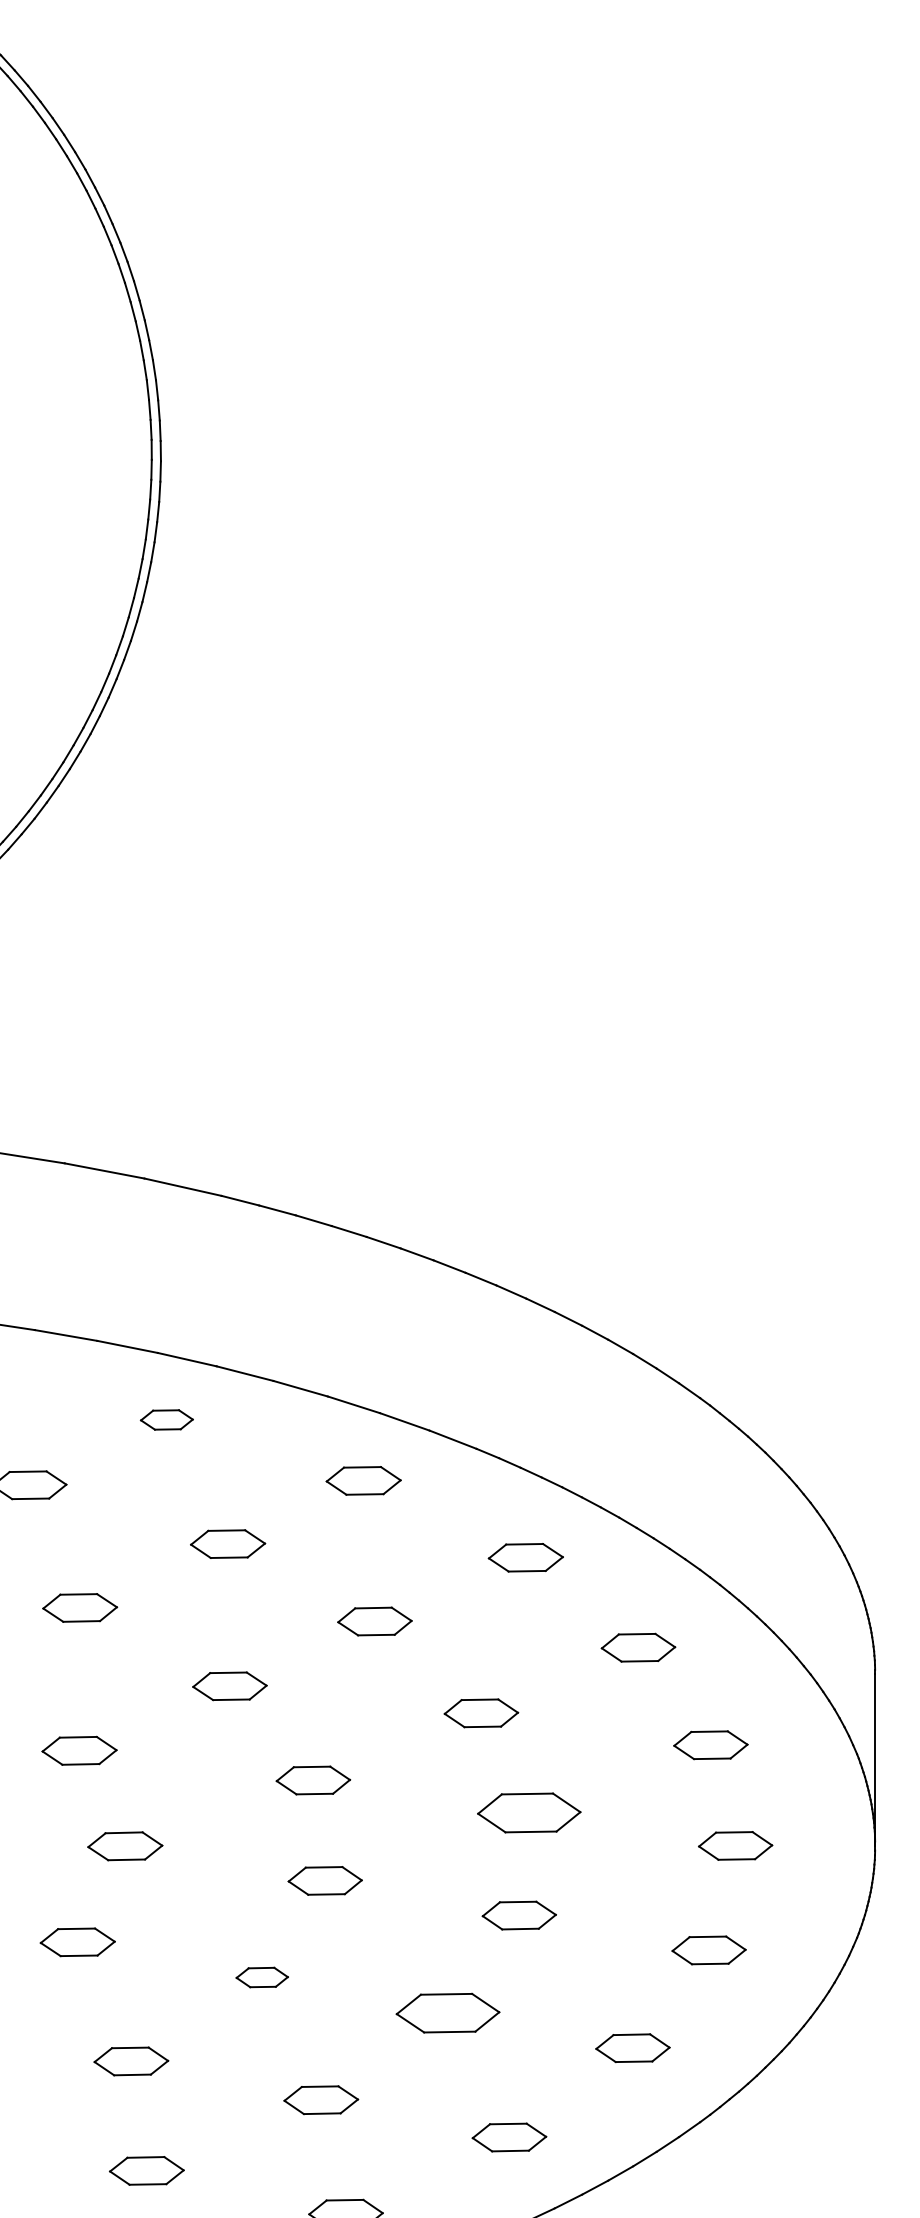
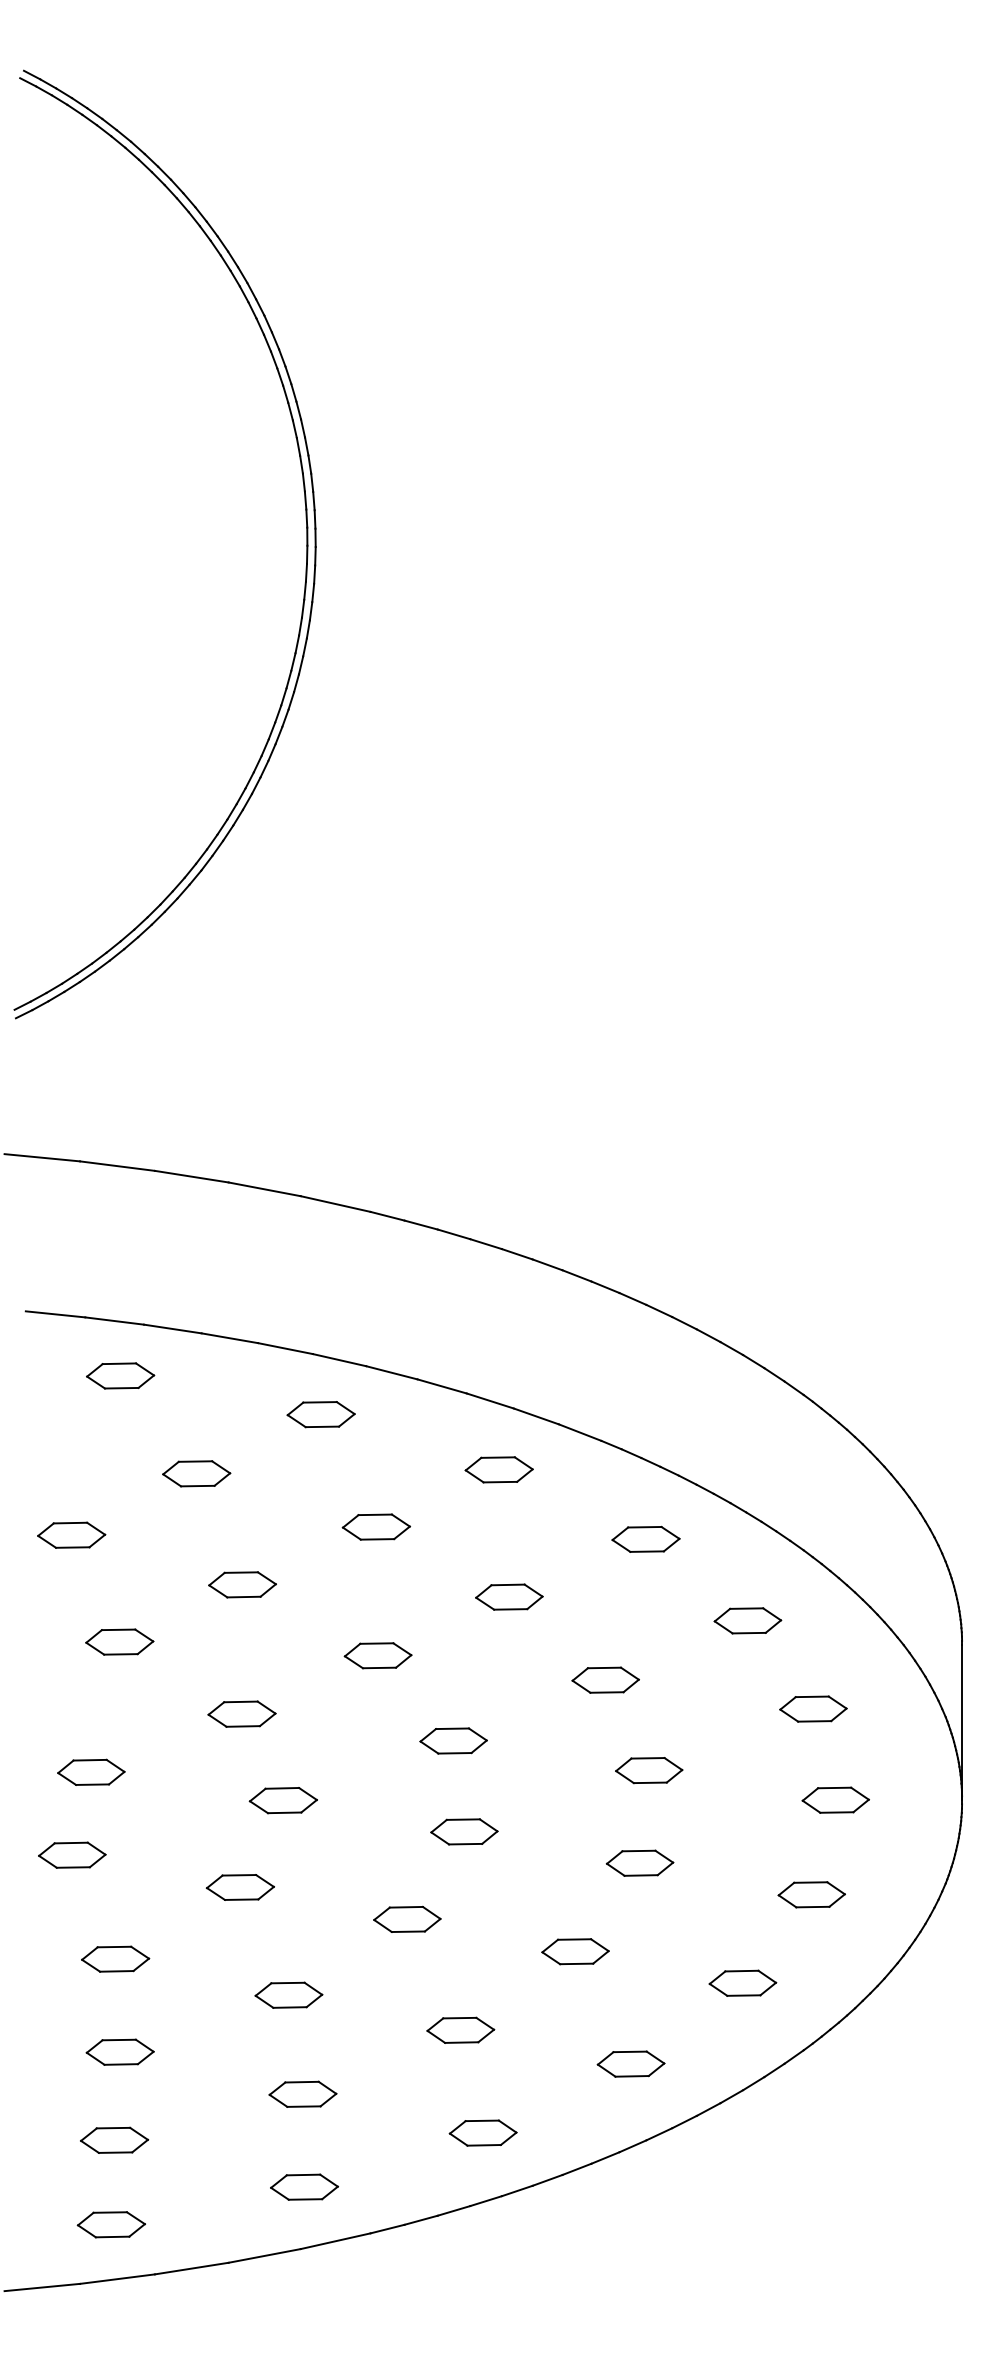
part: (166, 1419) -> (320, 1414), size x1.43
part: (529, 1813) -> (649, 1770), size x0.71
part: (262, 1976) -> (407, 1918), size x1.43
part: (448, 2013) -> (575, 1951), size x0.71

